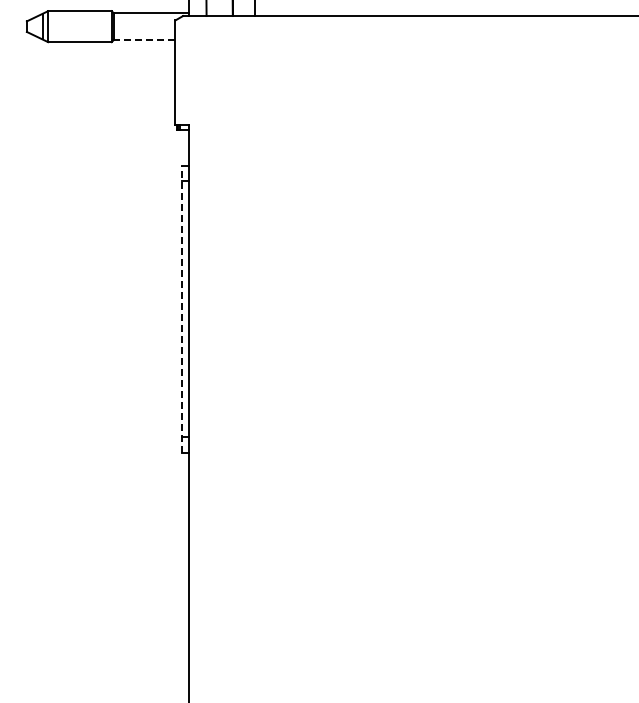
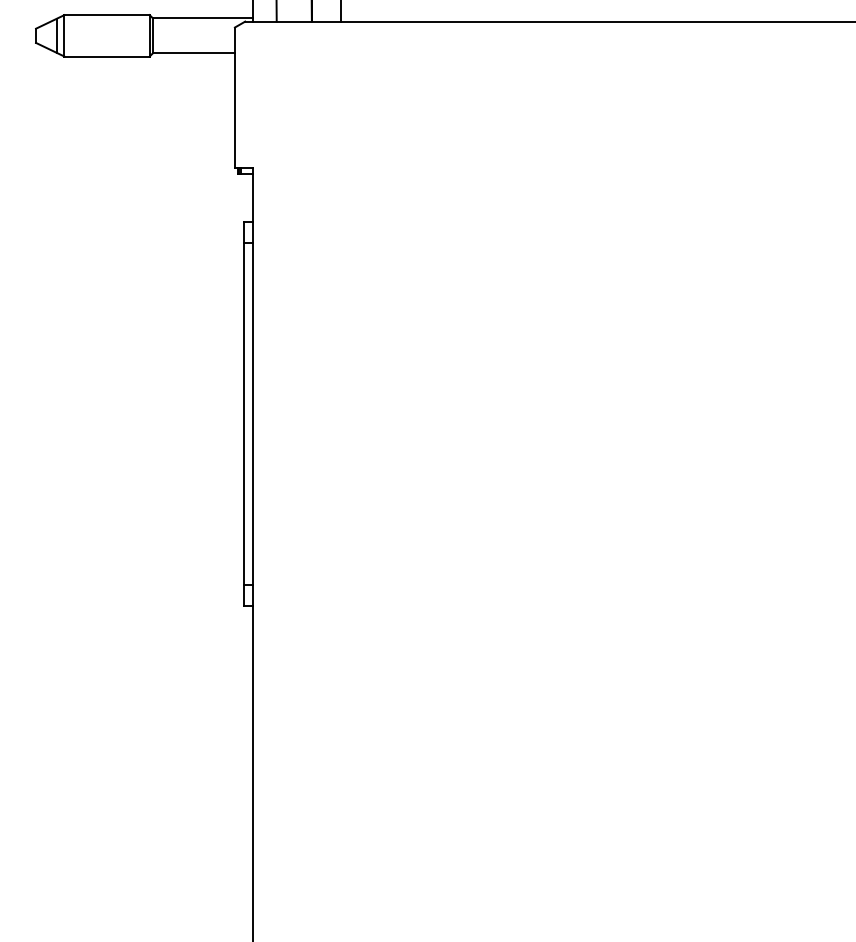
line: (144, 39) -> (193, 53), dashed -> solid
line: (181, 308) -> (243, 413), dashed -> solid

